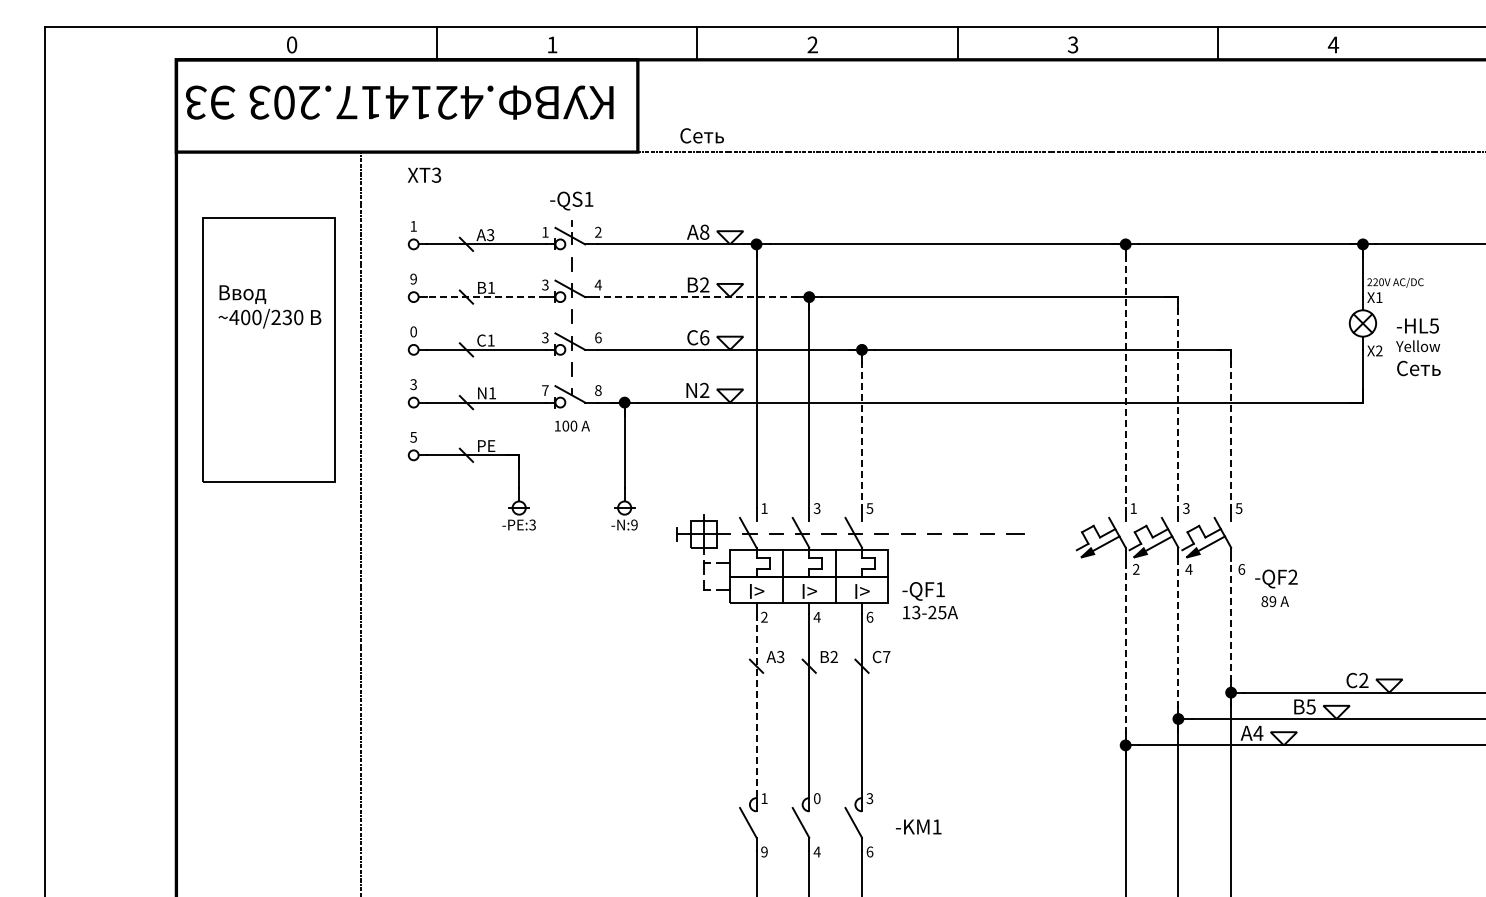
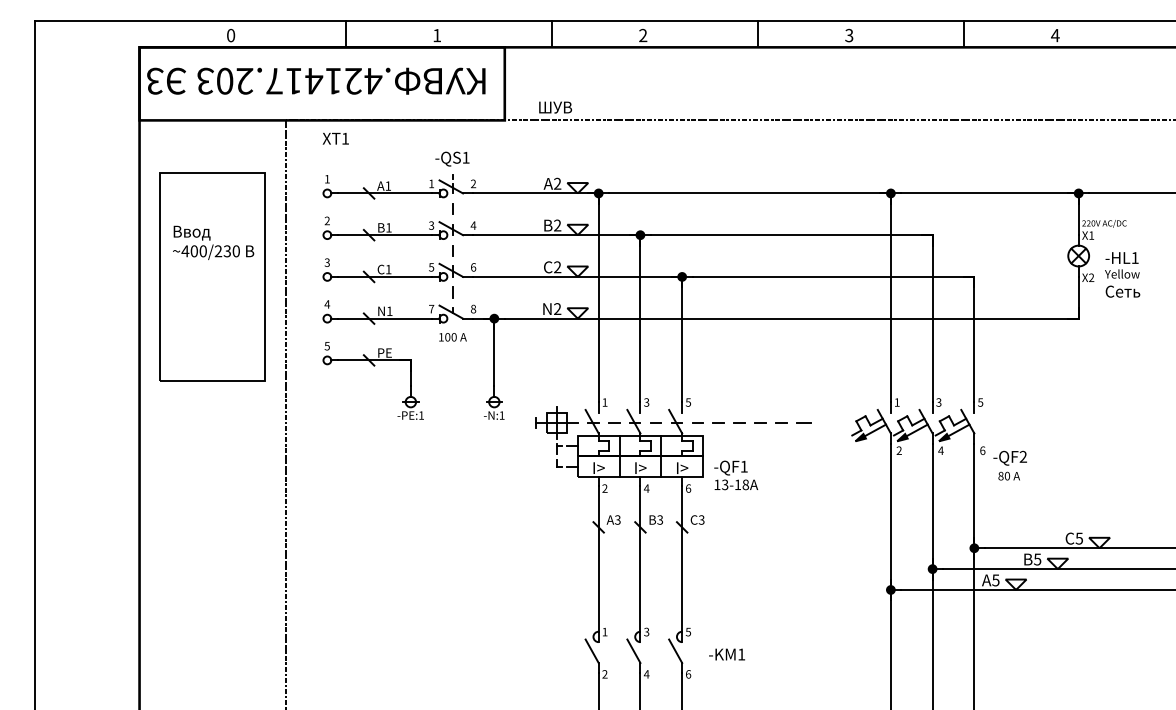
text: (701, 135) -> (555, 107), Сеть -> ШУВ
text: (436, 174) -> (345, 138), XT3 -> XT1
text: (704, 231) -> (557, 183), 8 -> 2
text: (490, 235) -> (388, 186), A3 -> A1
text: (413, 279) -> (327, 221), 9 -> 2
line: (485, 297) -> (384, 235), dashed -> solid
line: (703, 297) -> (556, 235), dashed -> solid
text: (1433, 325) -> (1134, 257), -HL5 -> -HL1
text: (413, 331) -> (327, 262), 0 -> 3
text: (545, 337) -> (431, 267), 3 -> 5
text: (704, 337) -> (557, 267), 6 -> 2
line: (1125, 376) -> (890, 298), dashed -> solid
text: (413, 384) -> (327, 304), 3 -> 4
line: (1178, 403) -> (932, 319), dashed -> solid
line: (861, 429) -> (681, 339), dashed -> solid
line: (1231, 429) -> (974, 339), dashed -> solid
text: (532, 524) -> (421, 415), -PE:3 -> -PE:1
text: (634, 524) -> (502, 415), -N:9 -> -N:1
text: (1272, 601) -> (1007, 476), 89 -> 80
text: (937, 612) -> (741, 484), 13-25 -> 13-18
line: (1231, 626) -> (974, 495), dashed -> solid
line: (1178, 639) -> (932, 506), dashed -> solid
line: (1125, 652) -> (890, 516), dashed -> solid
text: (886, 656) -> (701, 519), C7 -> C3
text: (833, 657) -> (659, 520), B2 -> B3
text: (1363, 680) -> (1079, 538), C2 -> C5
line: (756, 706) -> (598, 559), dashed -> solid
text: (1258, 732) -> (996, 579), A4 -> A5
text: (870, 797) -> (688, 631), 3 -> 5
text: (816, 798) -> (646, 632), 0 -> 3
text: (764, 852) -> (605, 674), 9 -> 2

